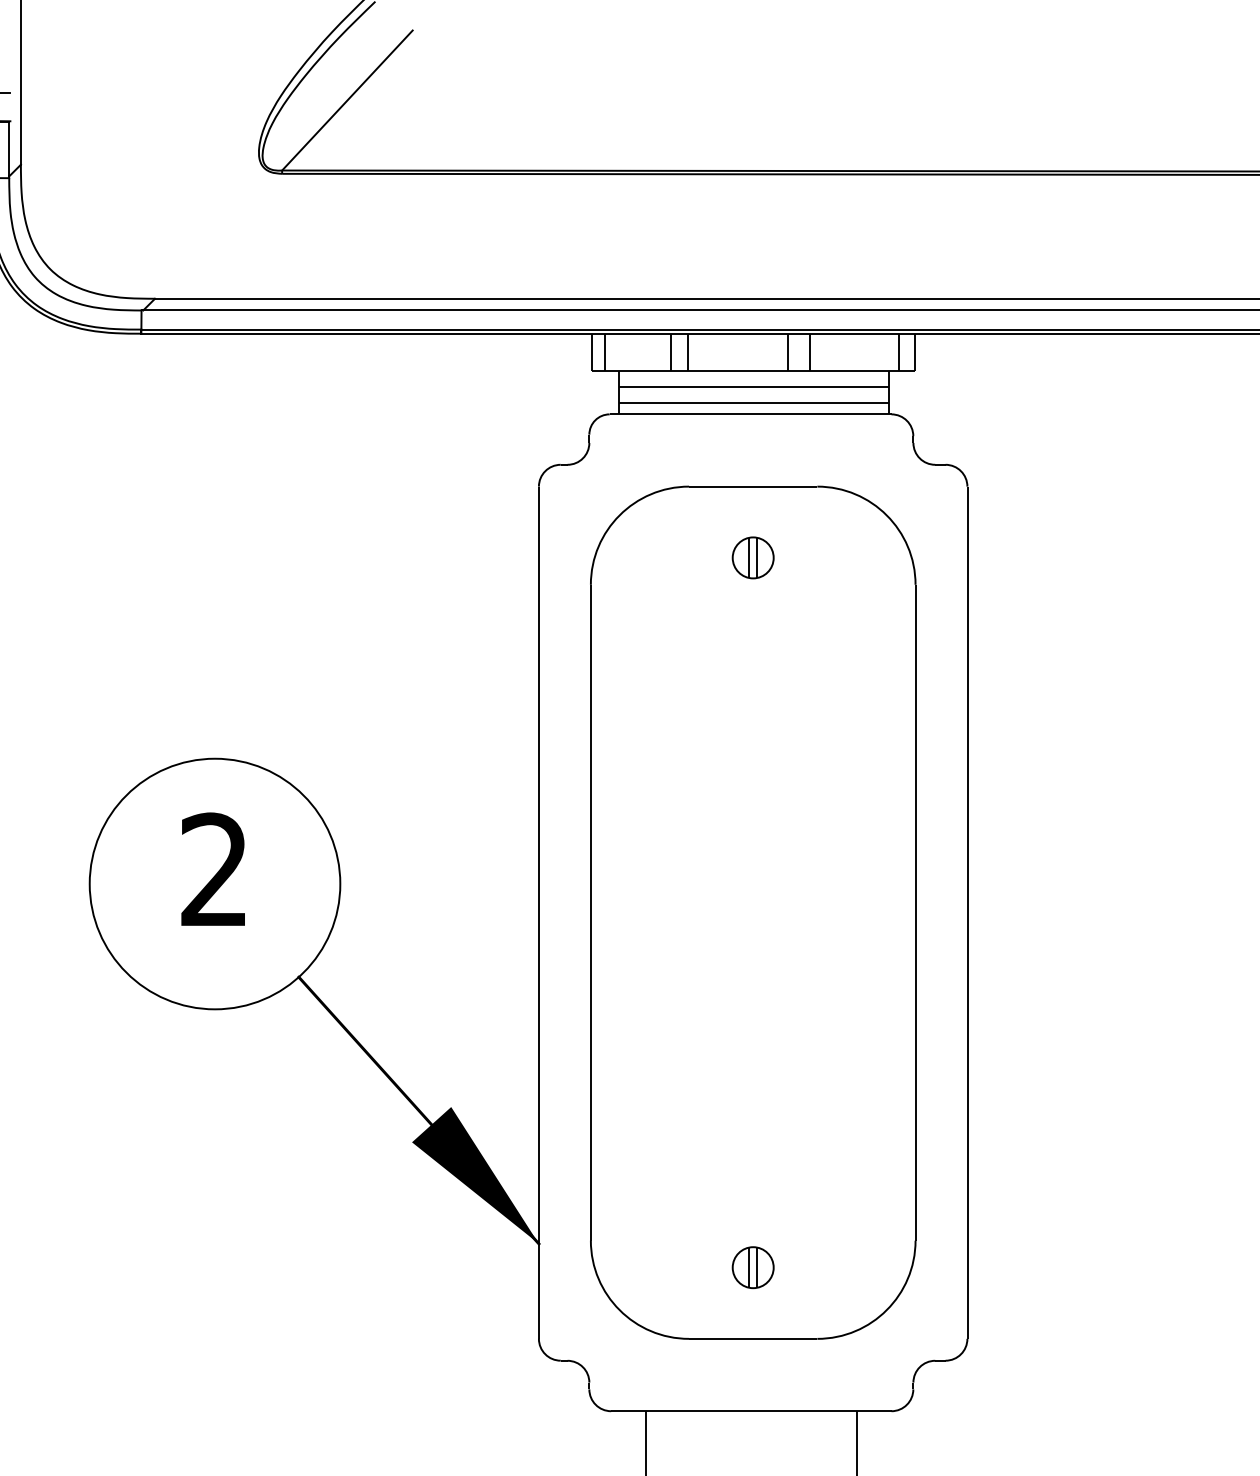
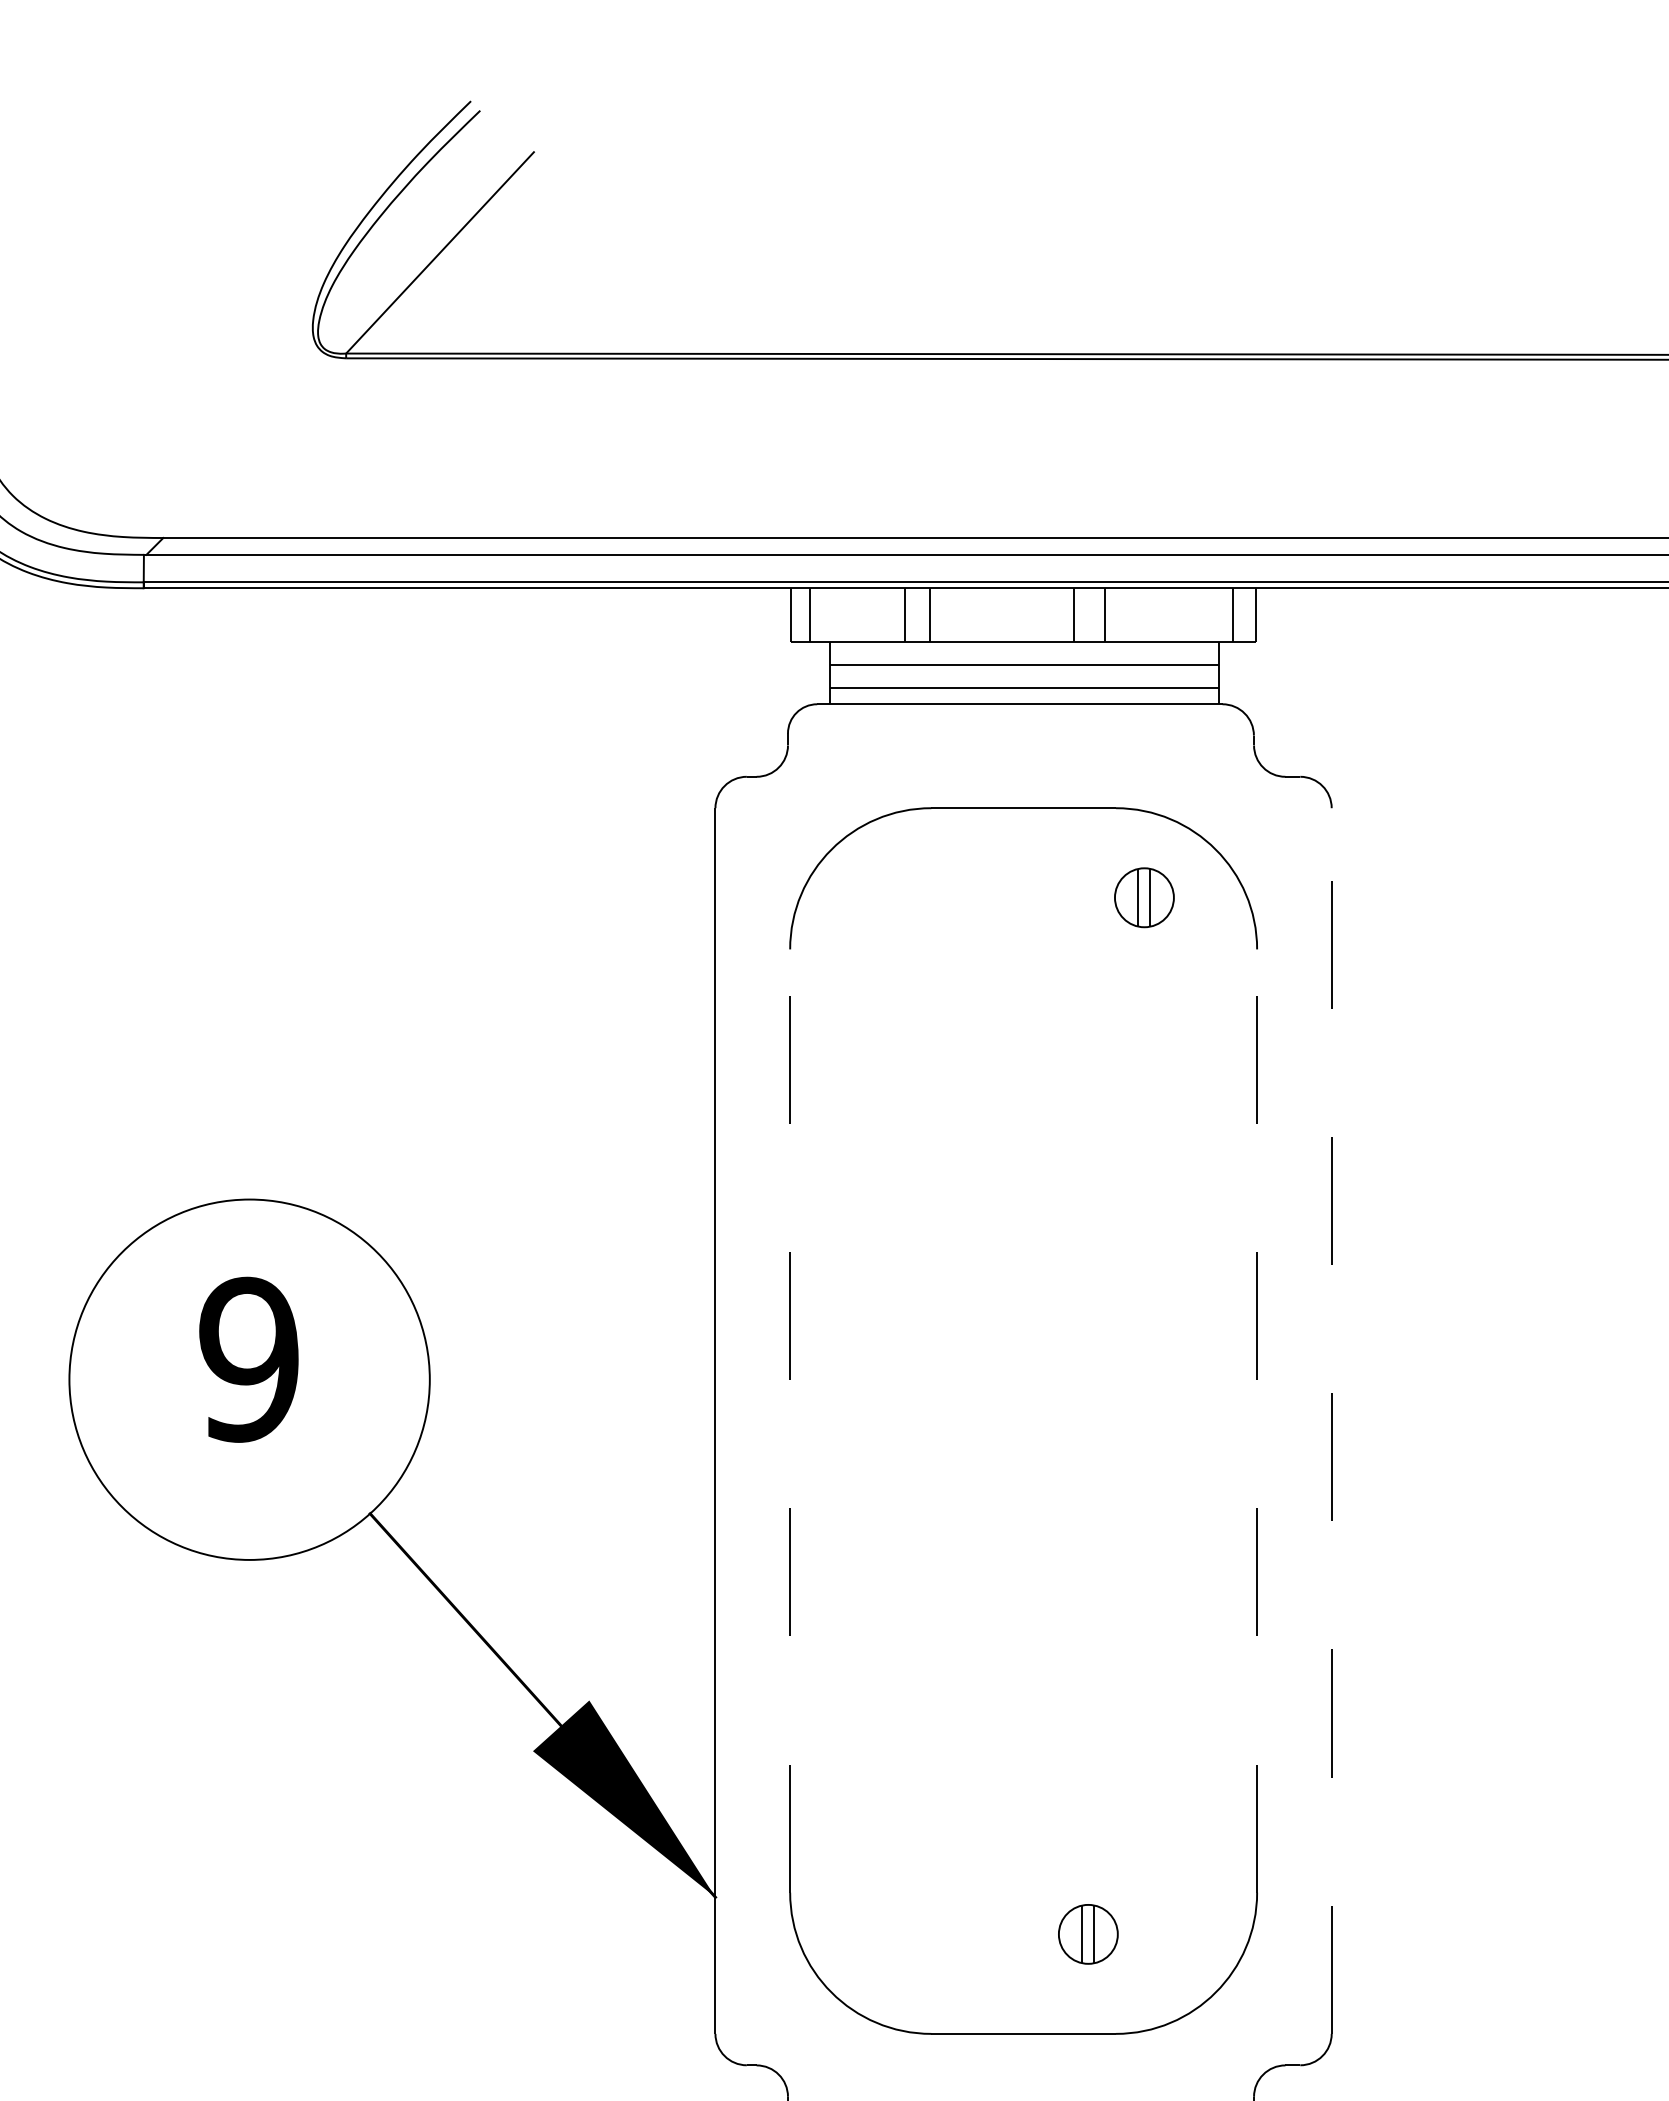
part: (752, 557) -> (1143, 897), moved
text: (214, 869) -> (248, 1358), 2 -> 9
line: (590, 912) -> (789, 1420), solid -> dashed
line: (915, 912) -> (1257, 1420), solid -> dashed
line: (967, 912) -> (1331, 1420), solid -> dashed
part: (752, 1267) -> (1087, 1934), moved

